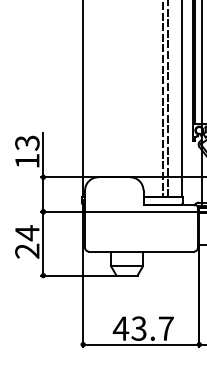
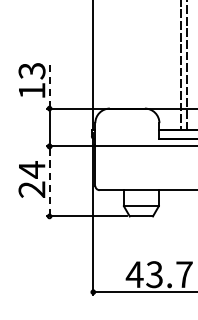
line: (43, 154) -> (49, 83), solid -> dashed
line: (43, 243) -> (49, 181), solid -> dashed

